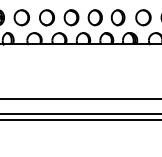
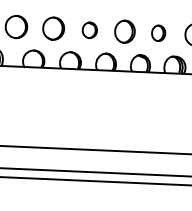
part: (71, 17) -> (89, 29), size x0.7
part: (117, 17) -> (157, 32), size x0.7

